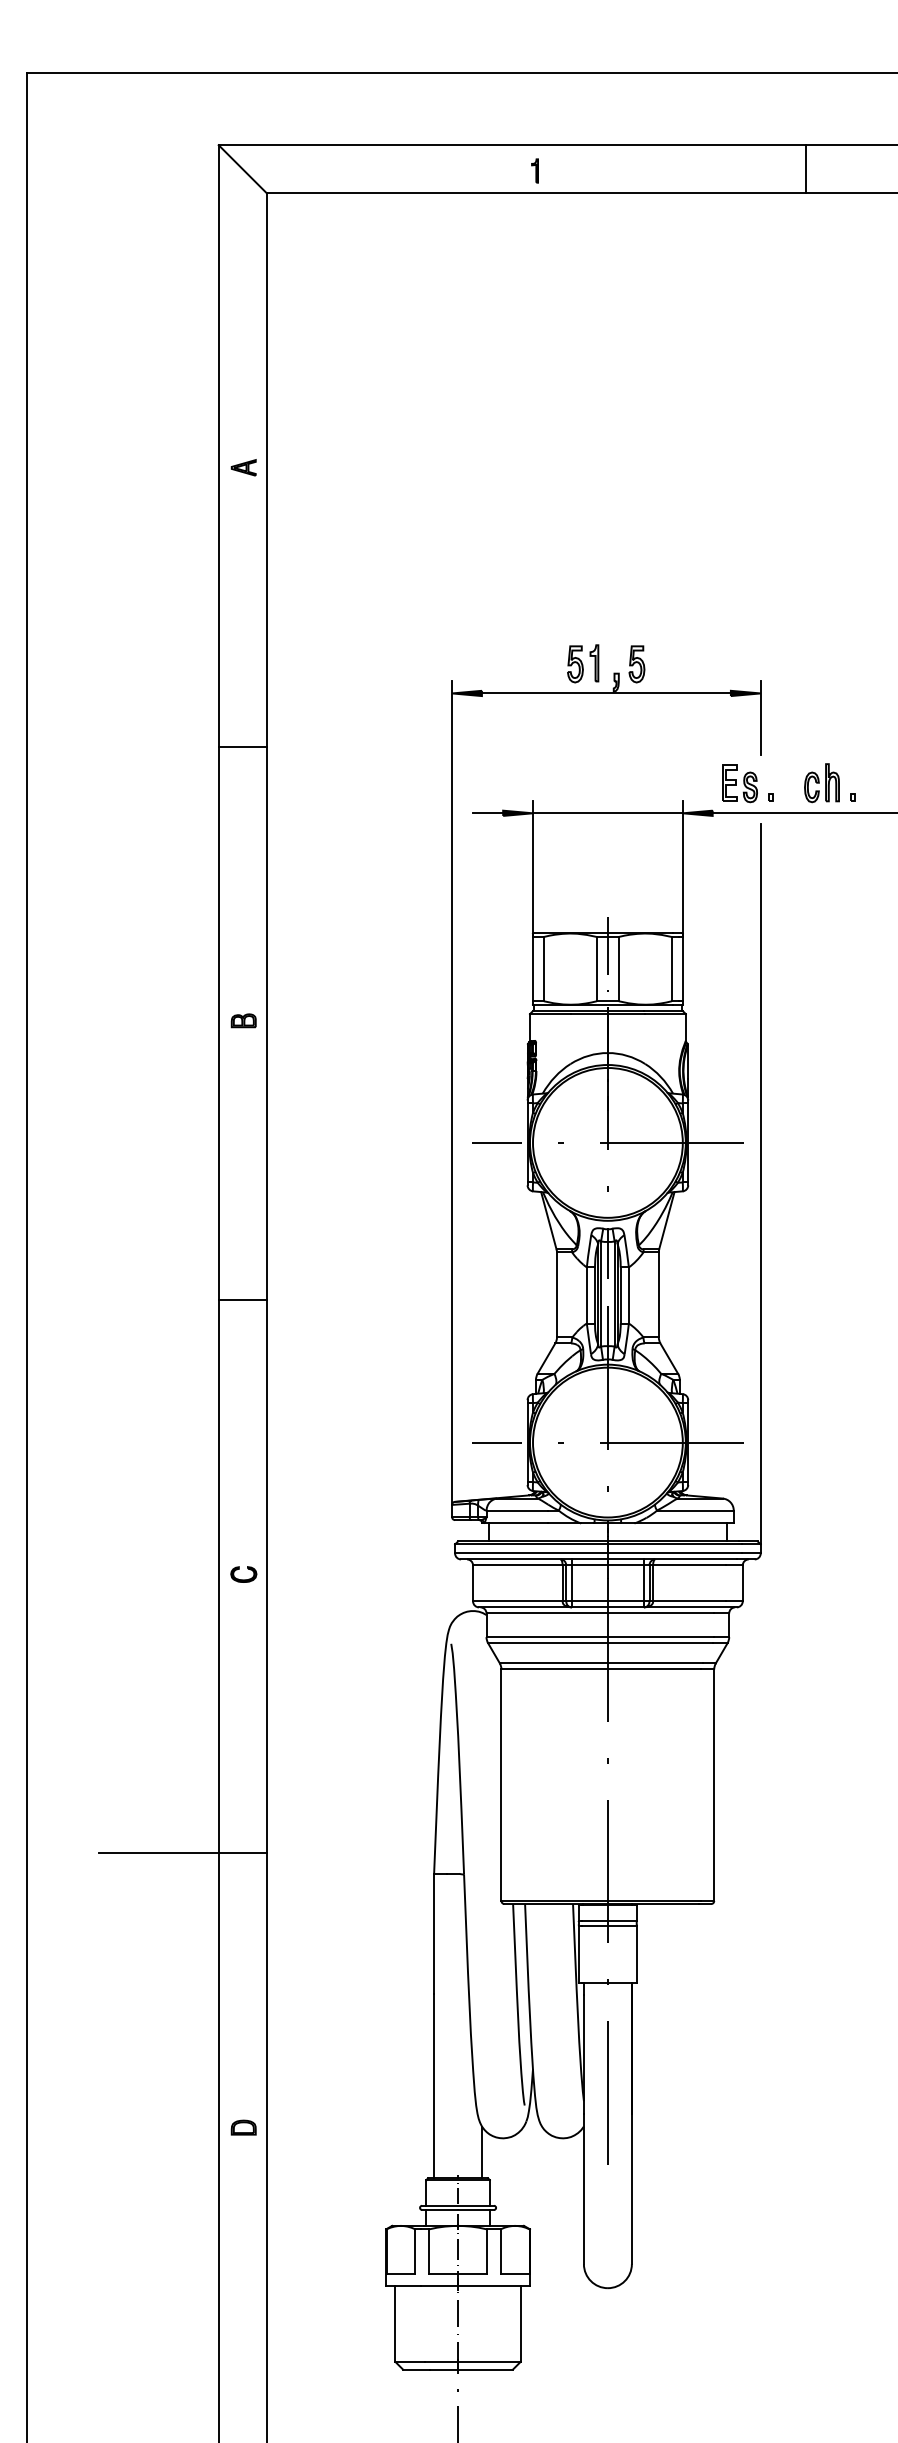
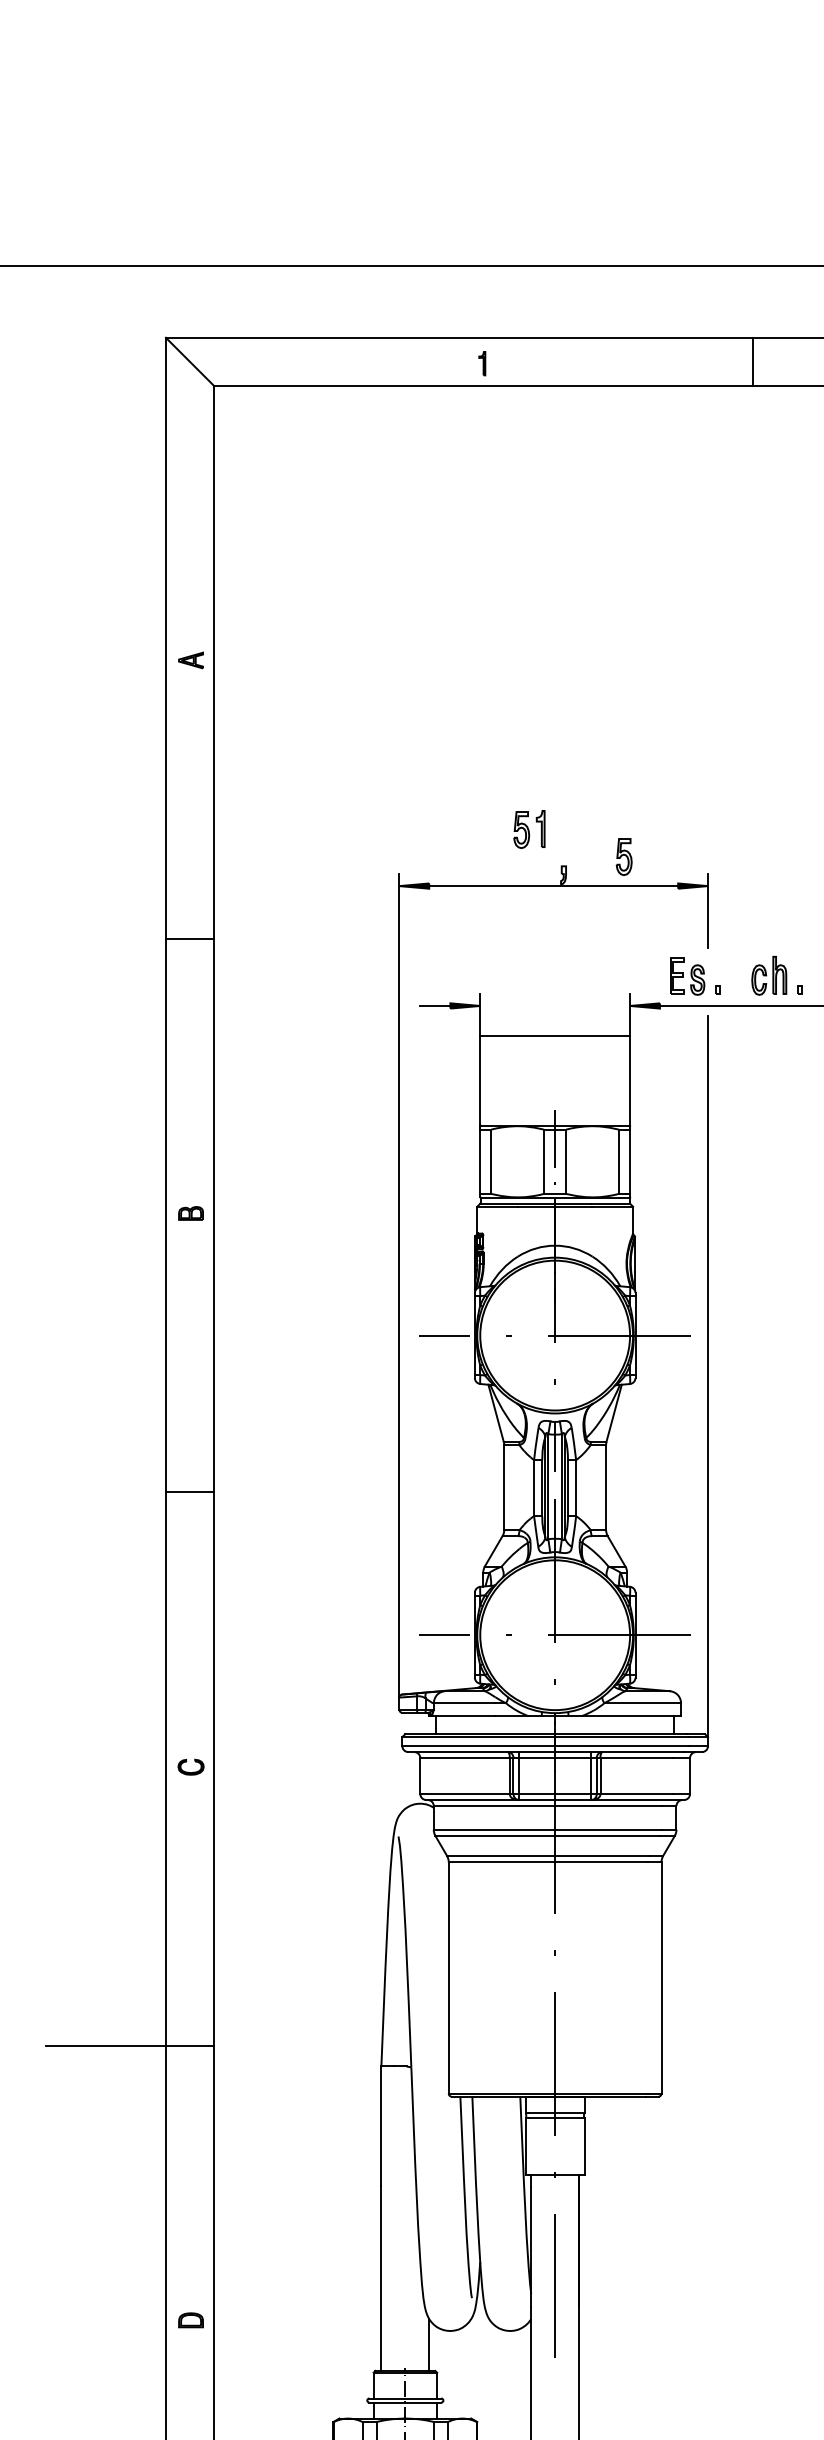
part: (583, 663) -> (529, 829), moved
part: (636, 664) -> (623, 857), moved
line: (607, 813) -> (554, 1036), moved

